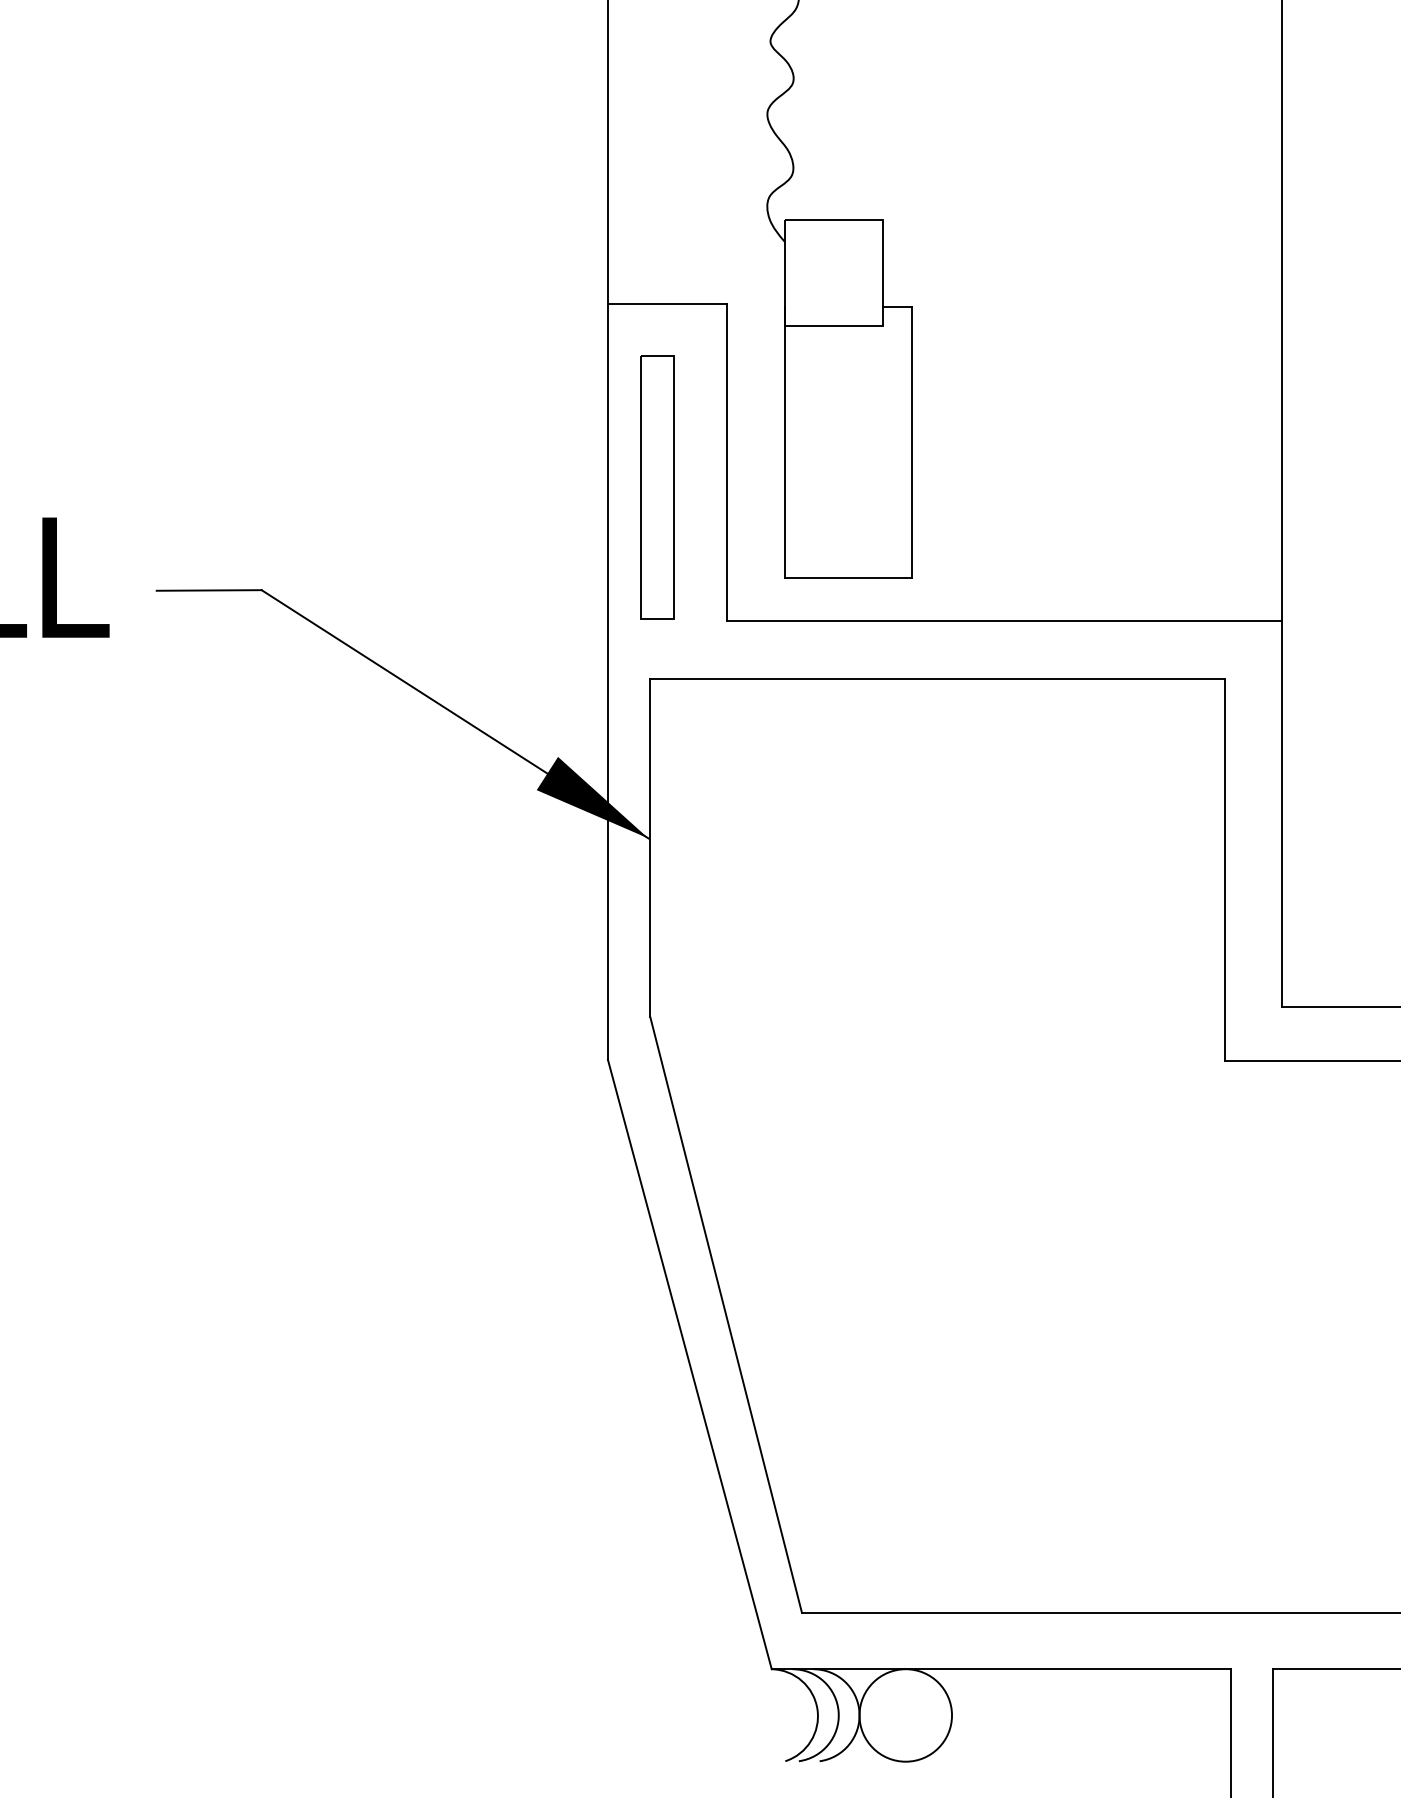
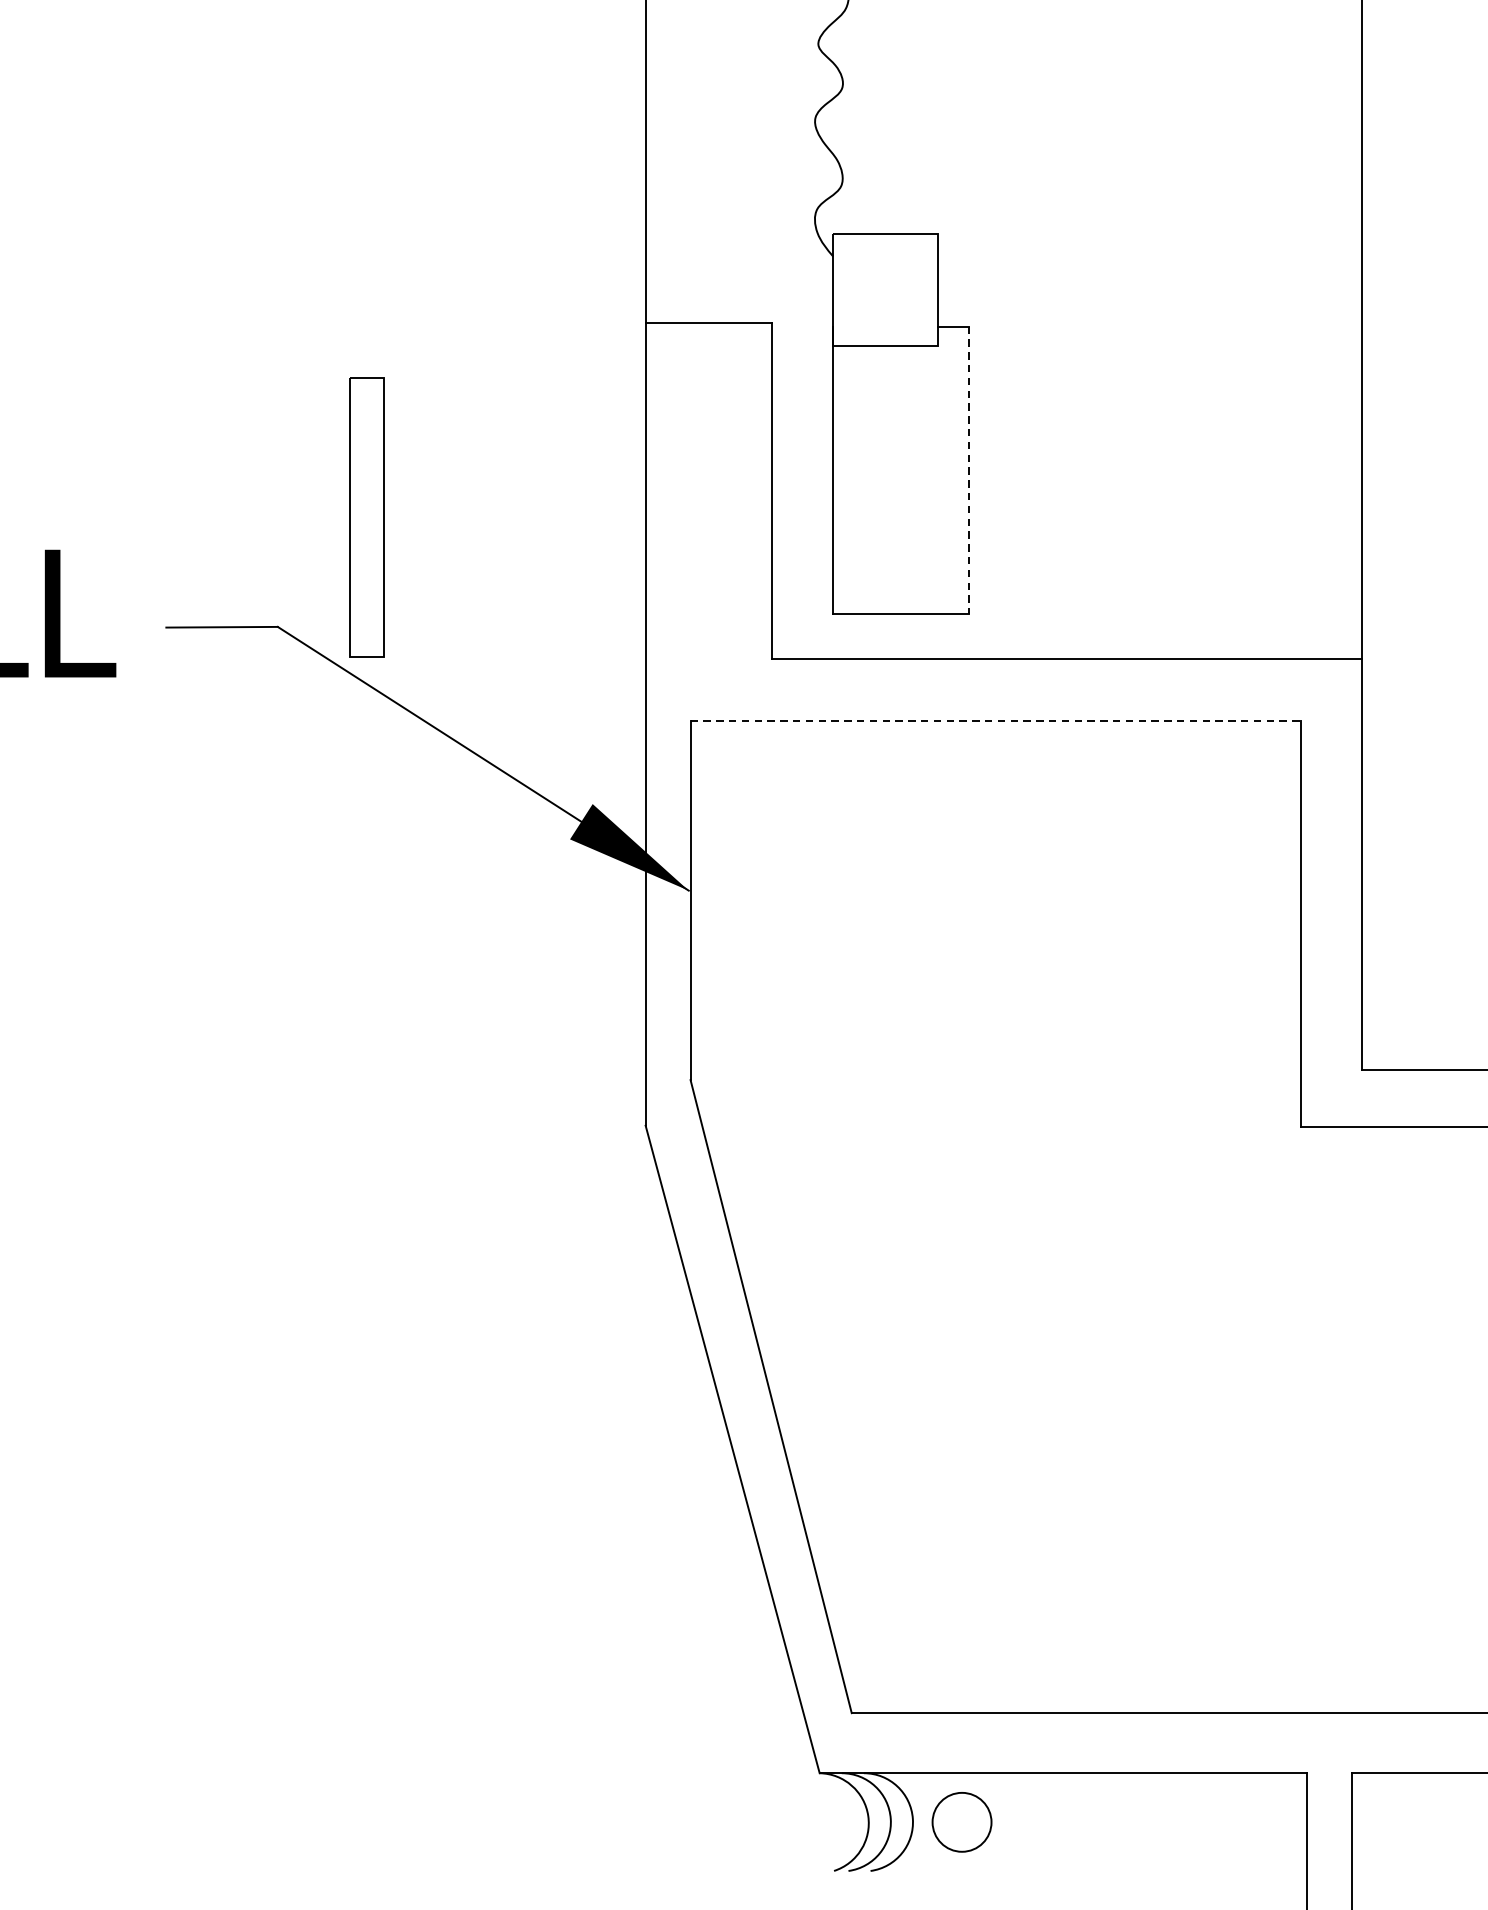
line: (912, 443) -> (969, 471), solid -> dashed
part: (657, 487) -> (366, 517), moved
line: (938, 679) -> (996, 721), solid -> dashed
circle: (905, 1715) -> (961, 1822), size x0.6

